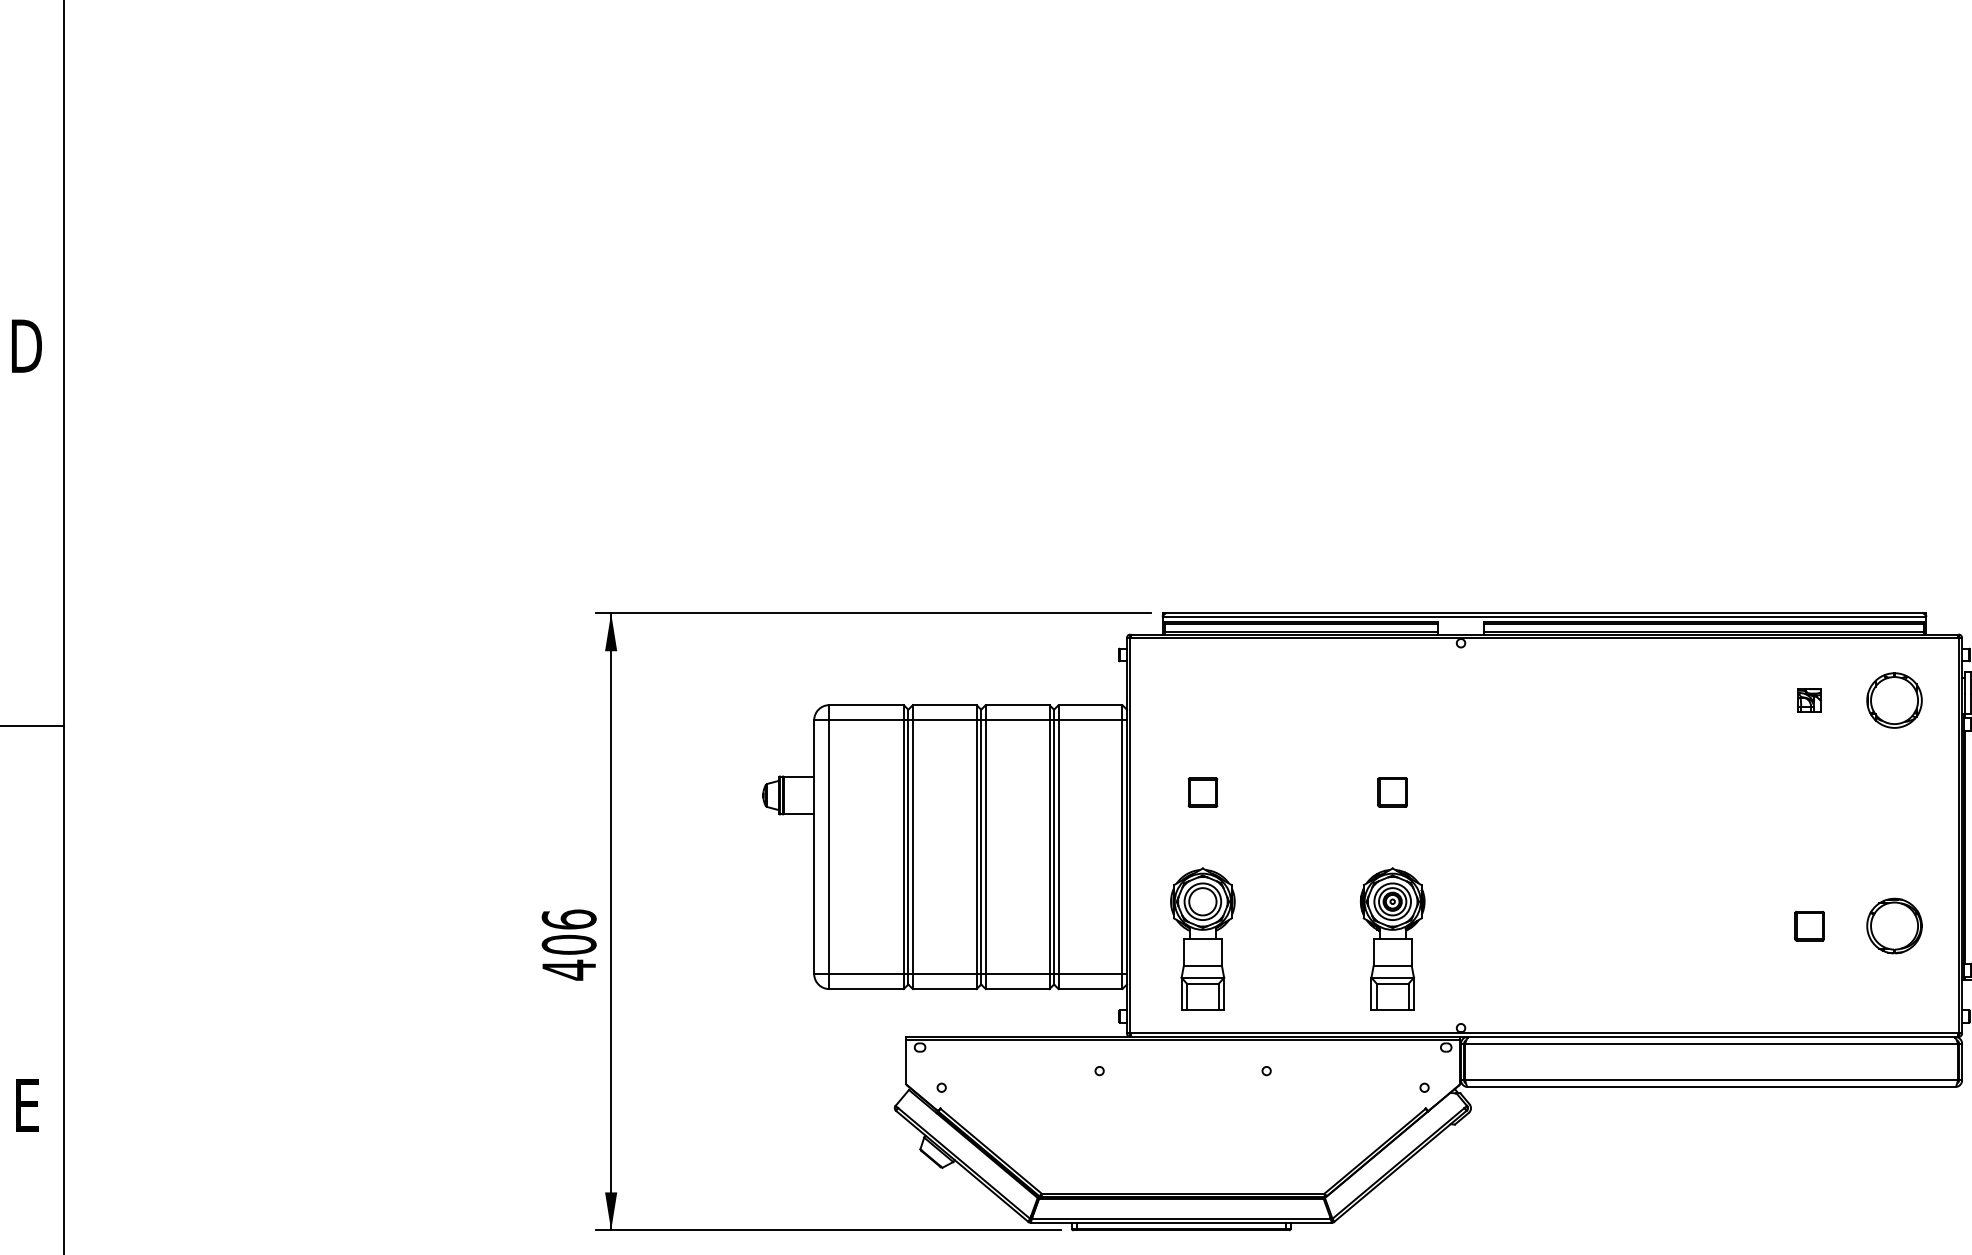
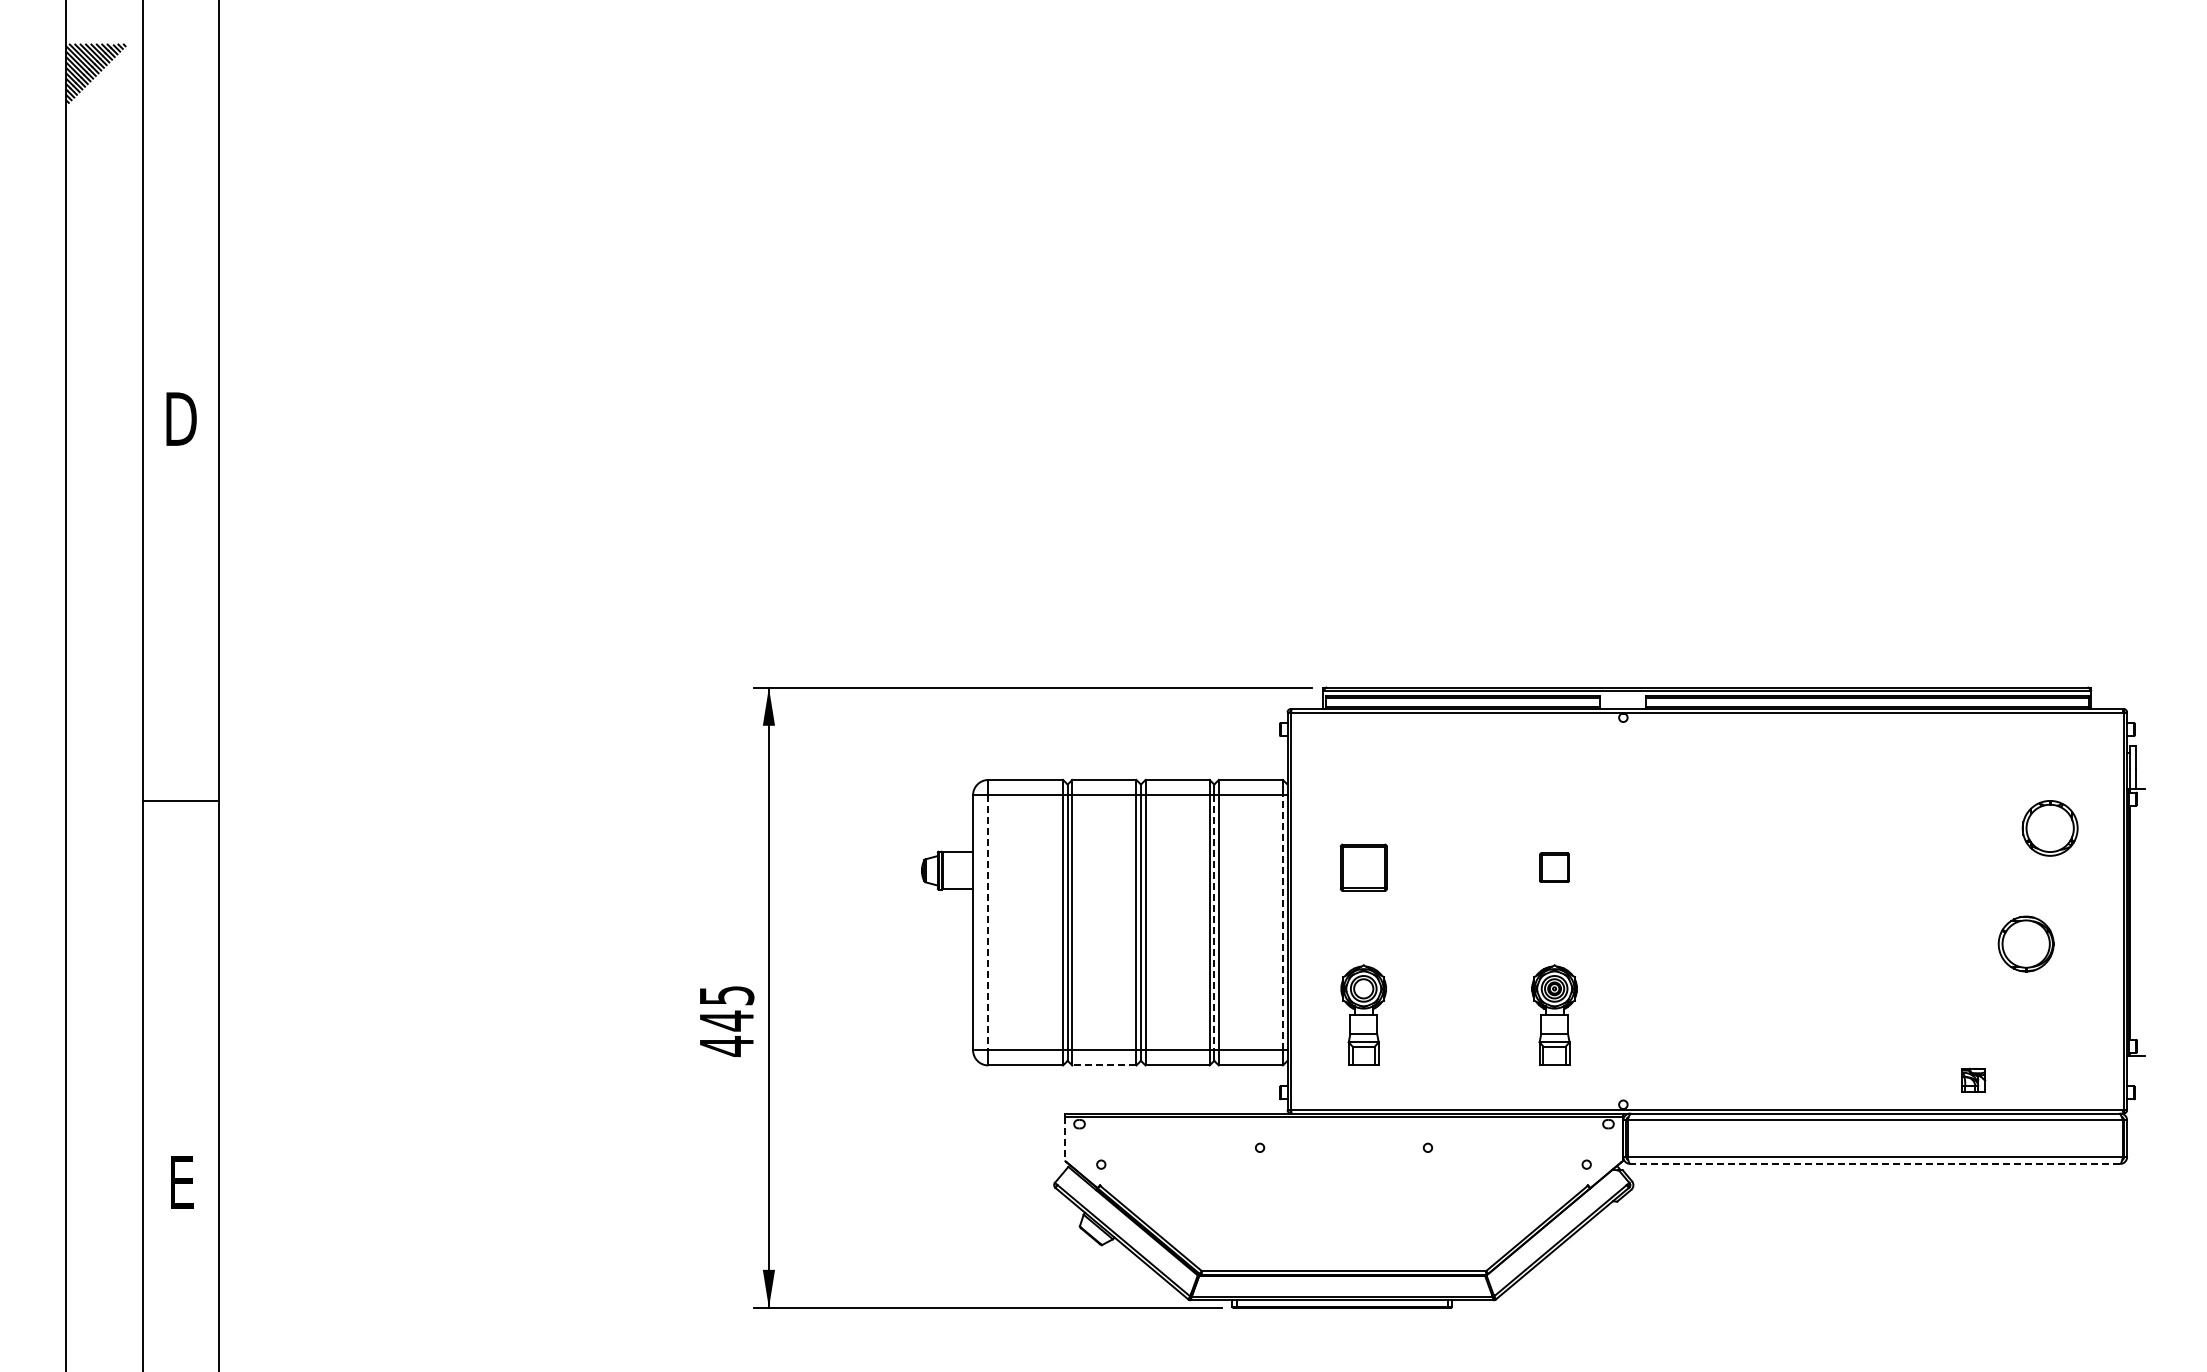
part: (1809, 699) -> (1973, 1079), moved
part: (1893, 700) -> (2049, 828), moved
part: (1202, 792) -> (1363, 867), size x1.6
line: (1121, 846) -> (1282, 922), solid -> dashed
line: (829, 847) -> (988, 923), solid -> dashed
line: (1054, 847) -> (1214, 923), solid -> dashed
part: (1809, 925) -> (1973, 1001), removed
part: (1893, 925) -> (2025, 943), moved
text: (568, 932) -> (726, 1008), 406 -> 445
part: (1202, 938) -> (1363, 1014), size x0.7
part: (1392, 938) -> (1554, 1014), size x0.7
line: (943, 989) -> (1103, 1065), solid -> dashed
line: (906, 1062) -> (1065, 1139), solid -> dashed
line: (1710, 1086) -> (1874, 1163), solid -> dashed

